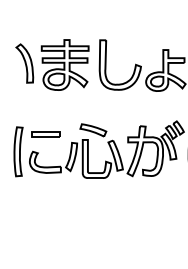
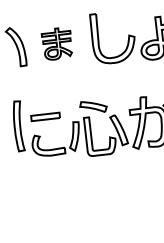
part: (64, 64) -> (56, 43), size x0.6
part: (18, 151) -> (18, 125), moved

